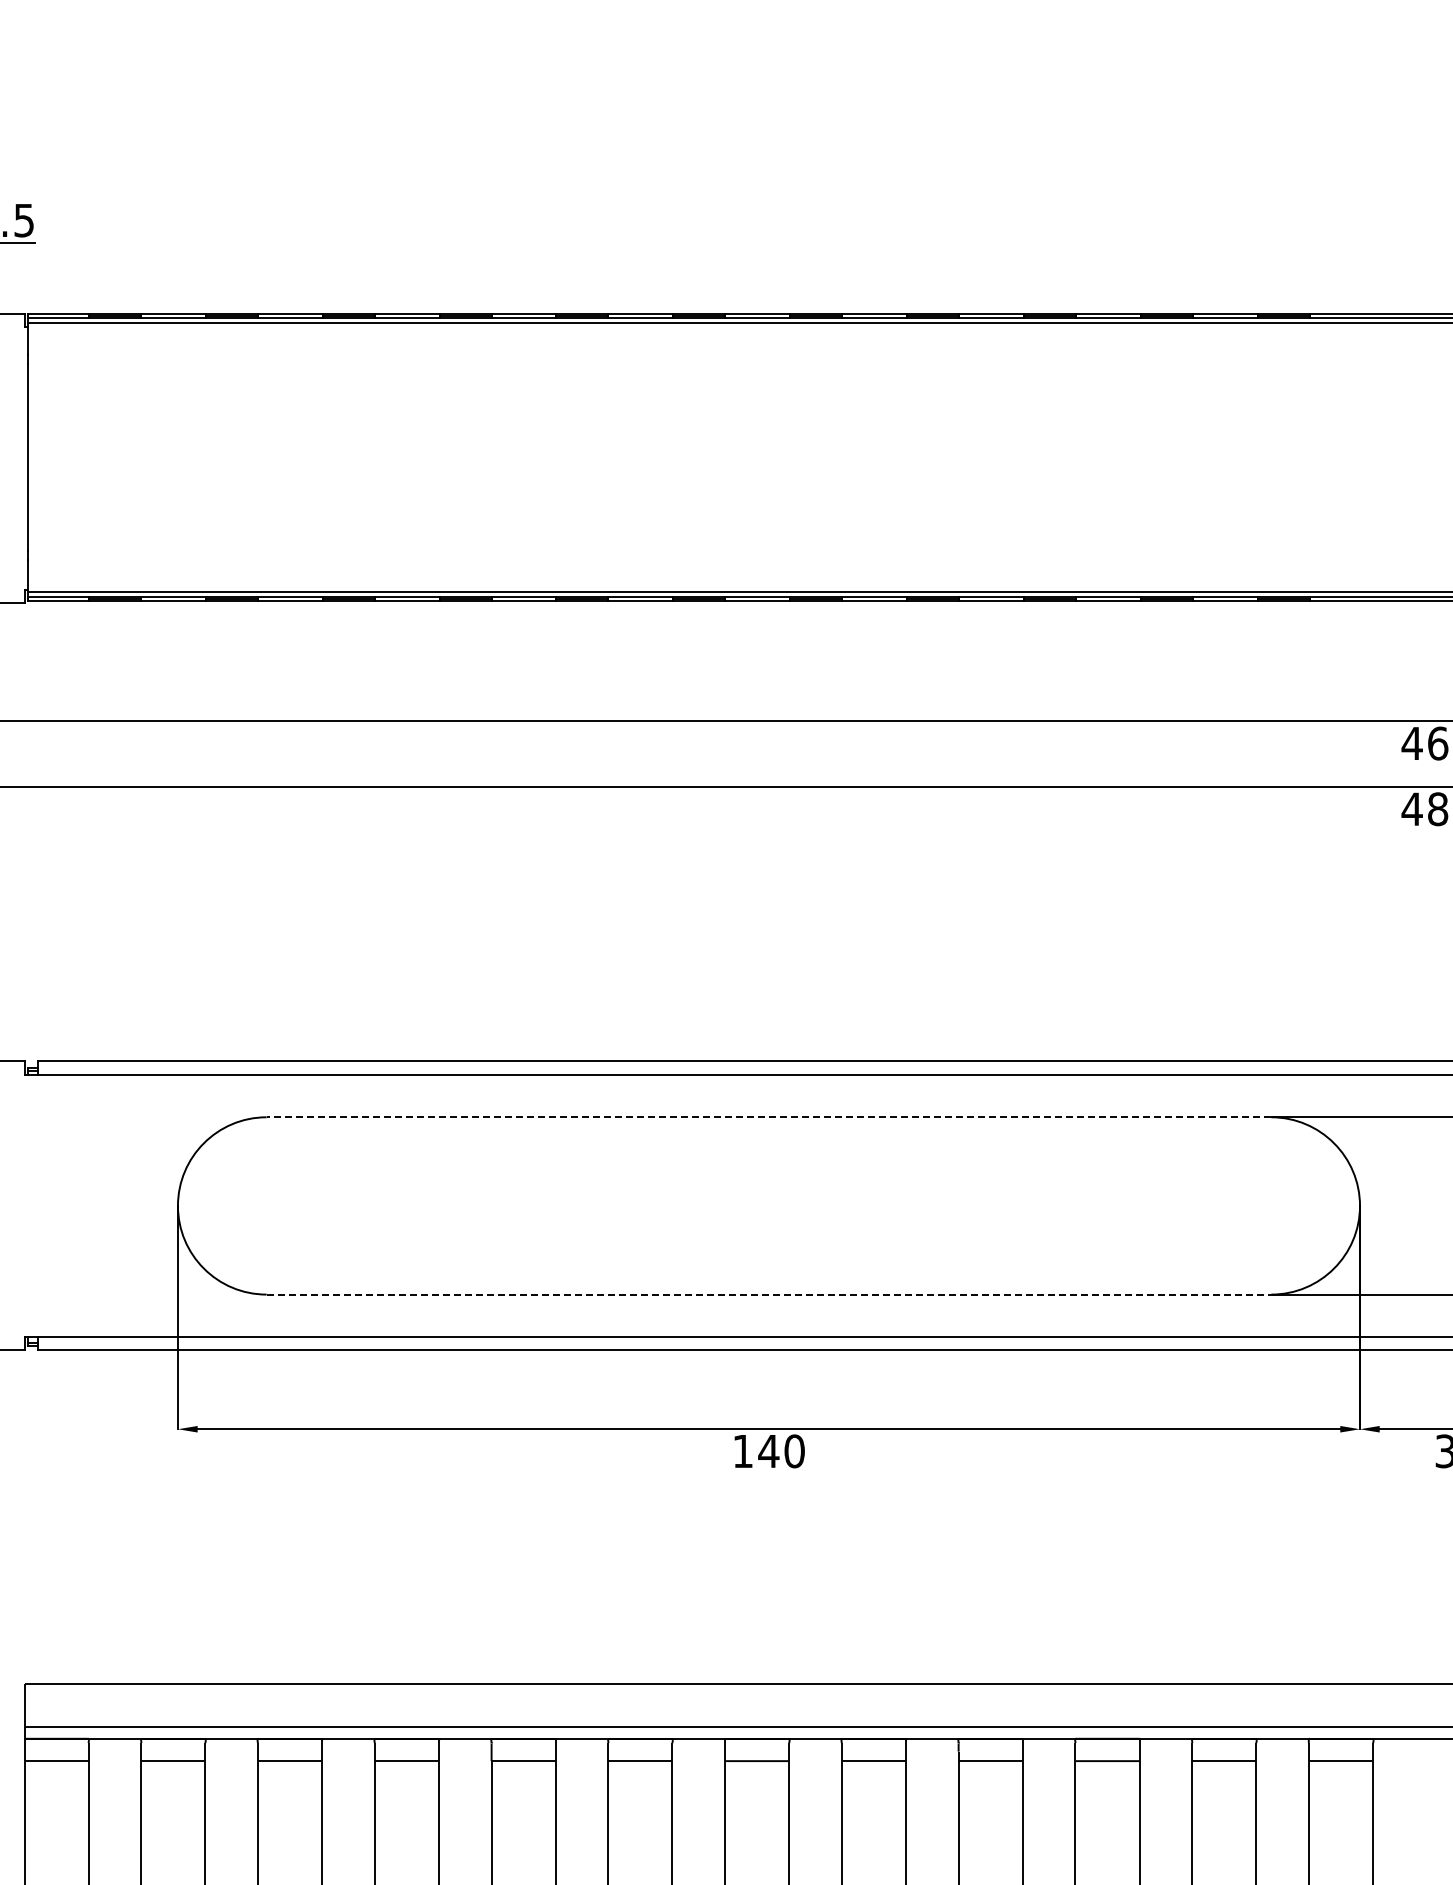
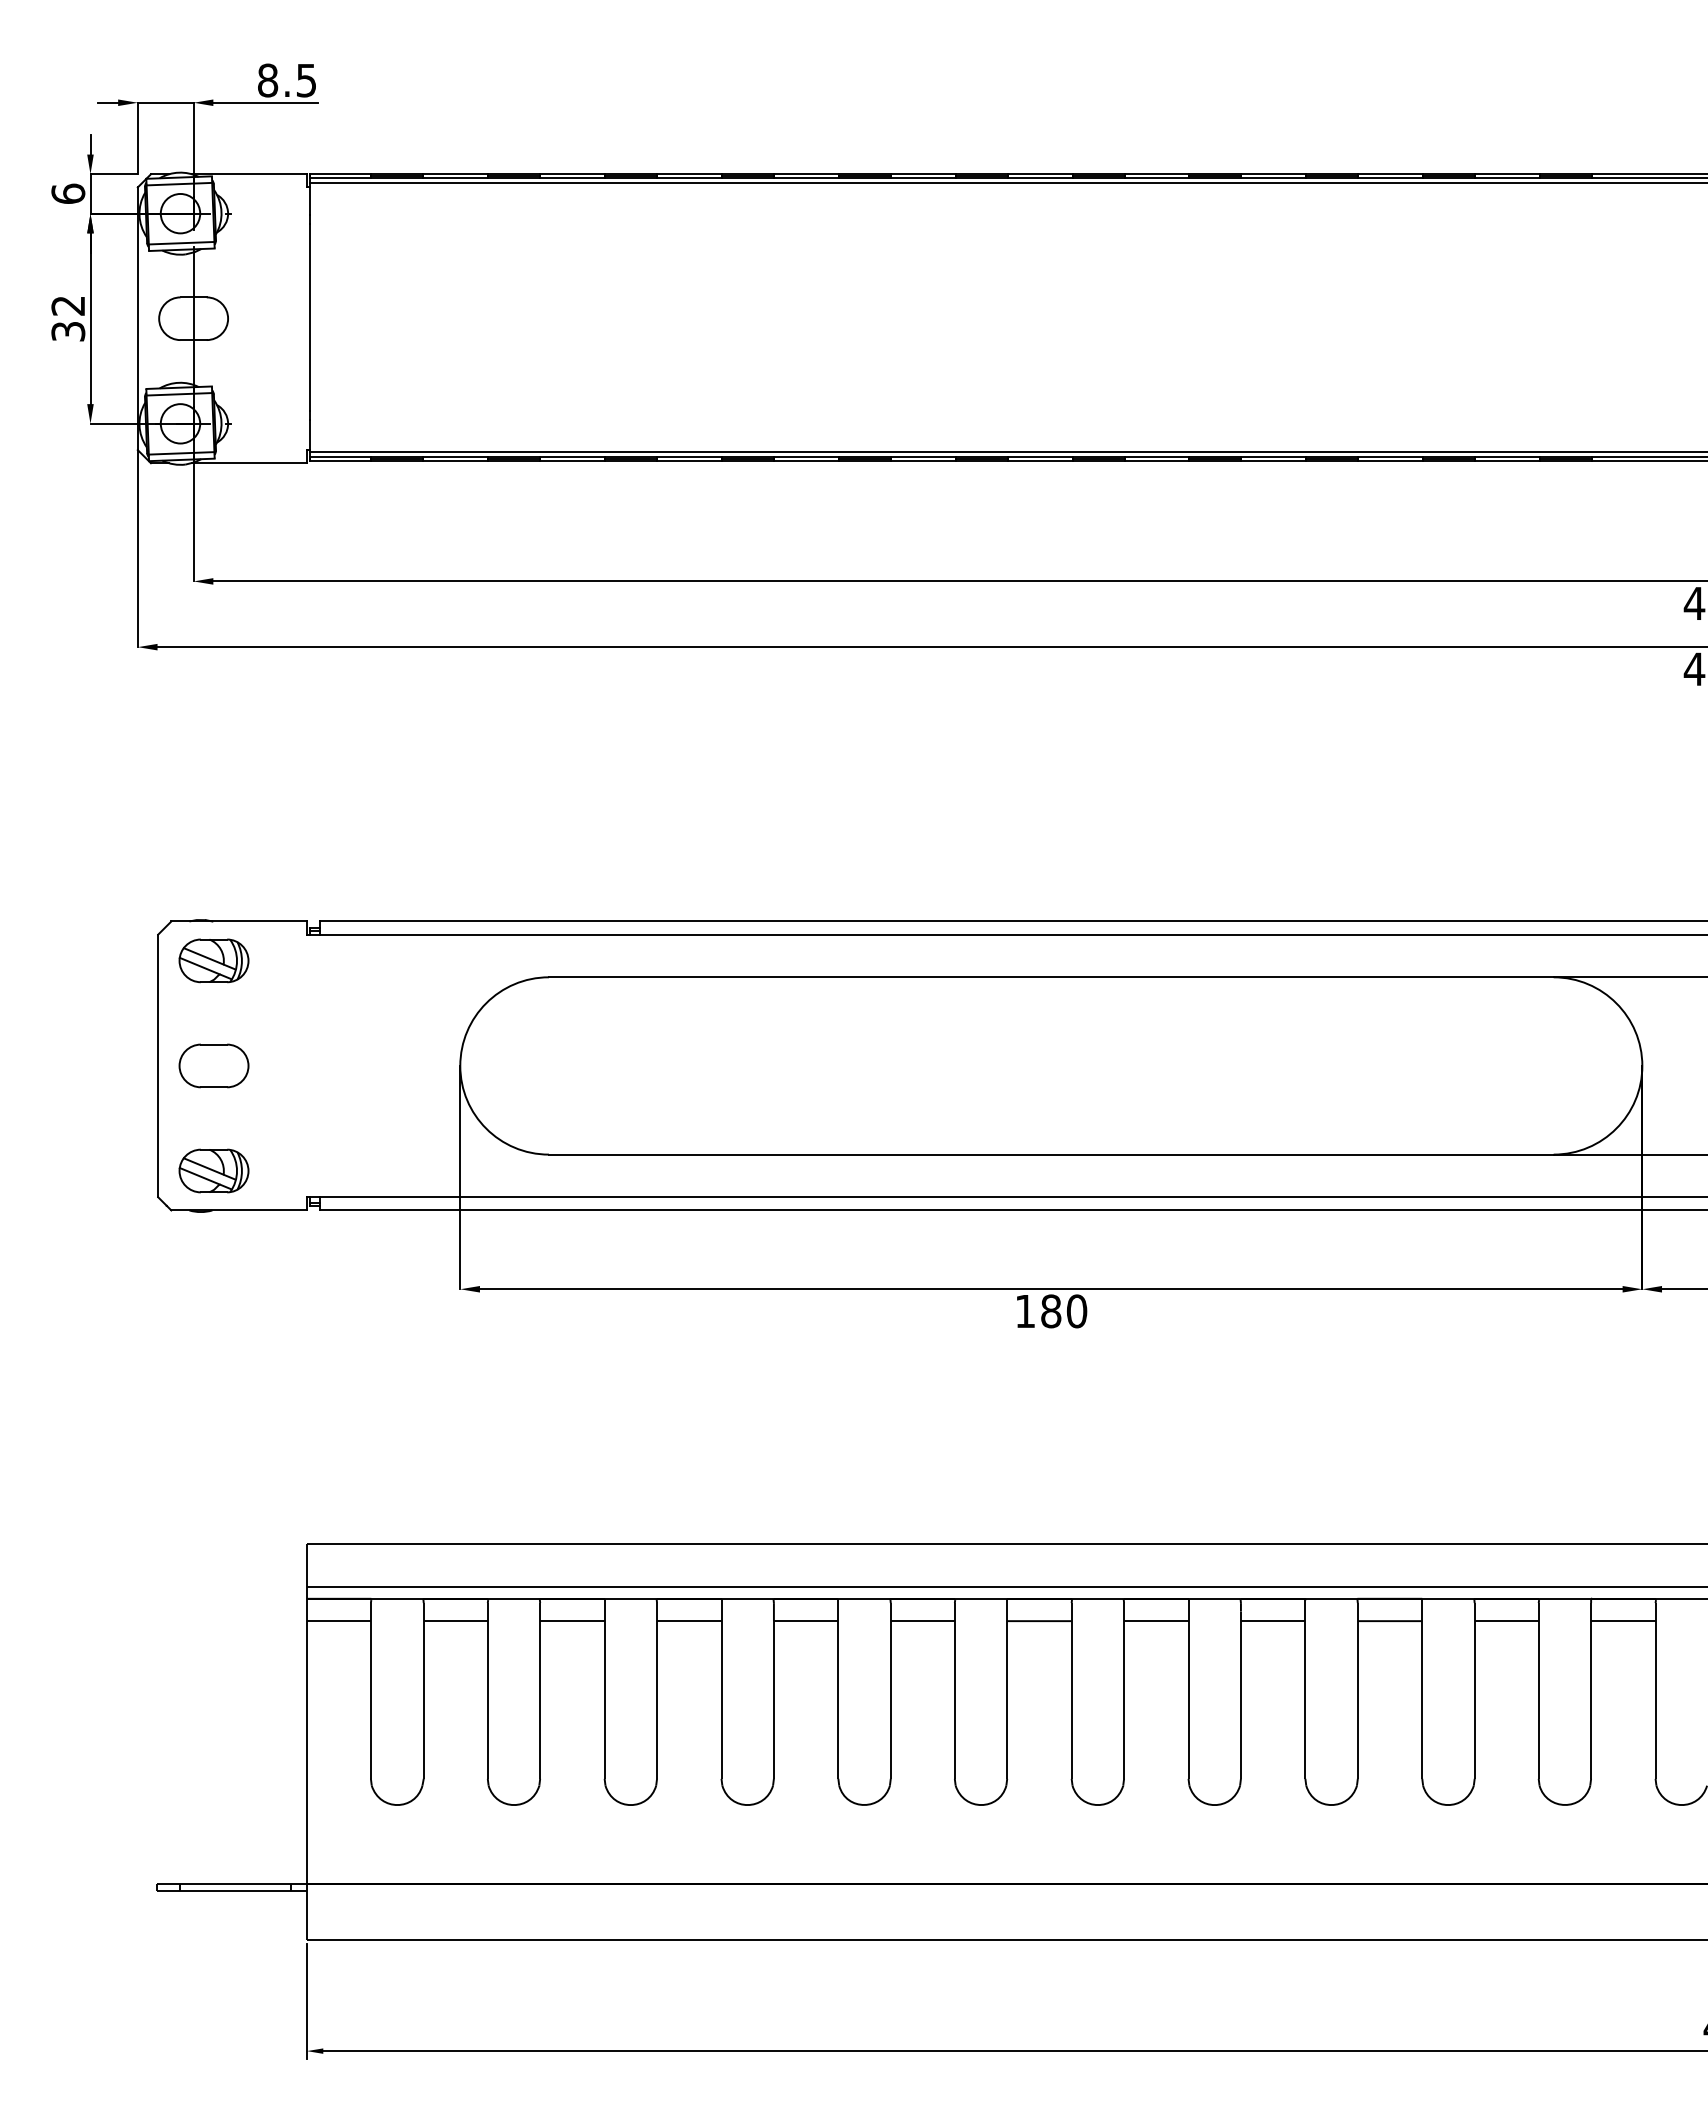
line: (768, 1117) -> (1050, 977), dashed -> solid
line: (769, 1294) -> (1051, 1154), dashed -> solid
text: (768, 1451) -> (1050, 1311), 140 -> 180

